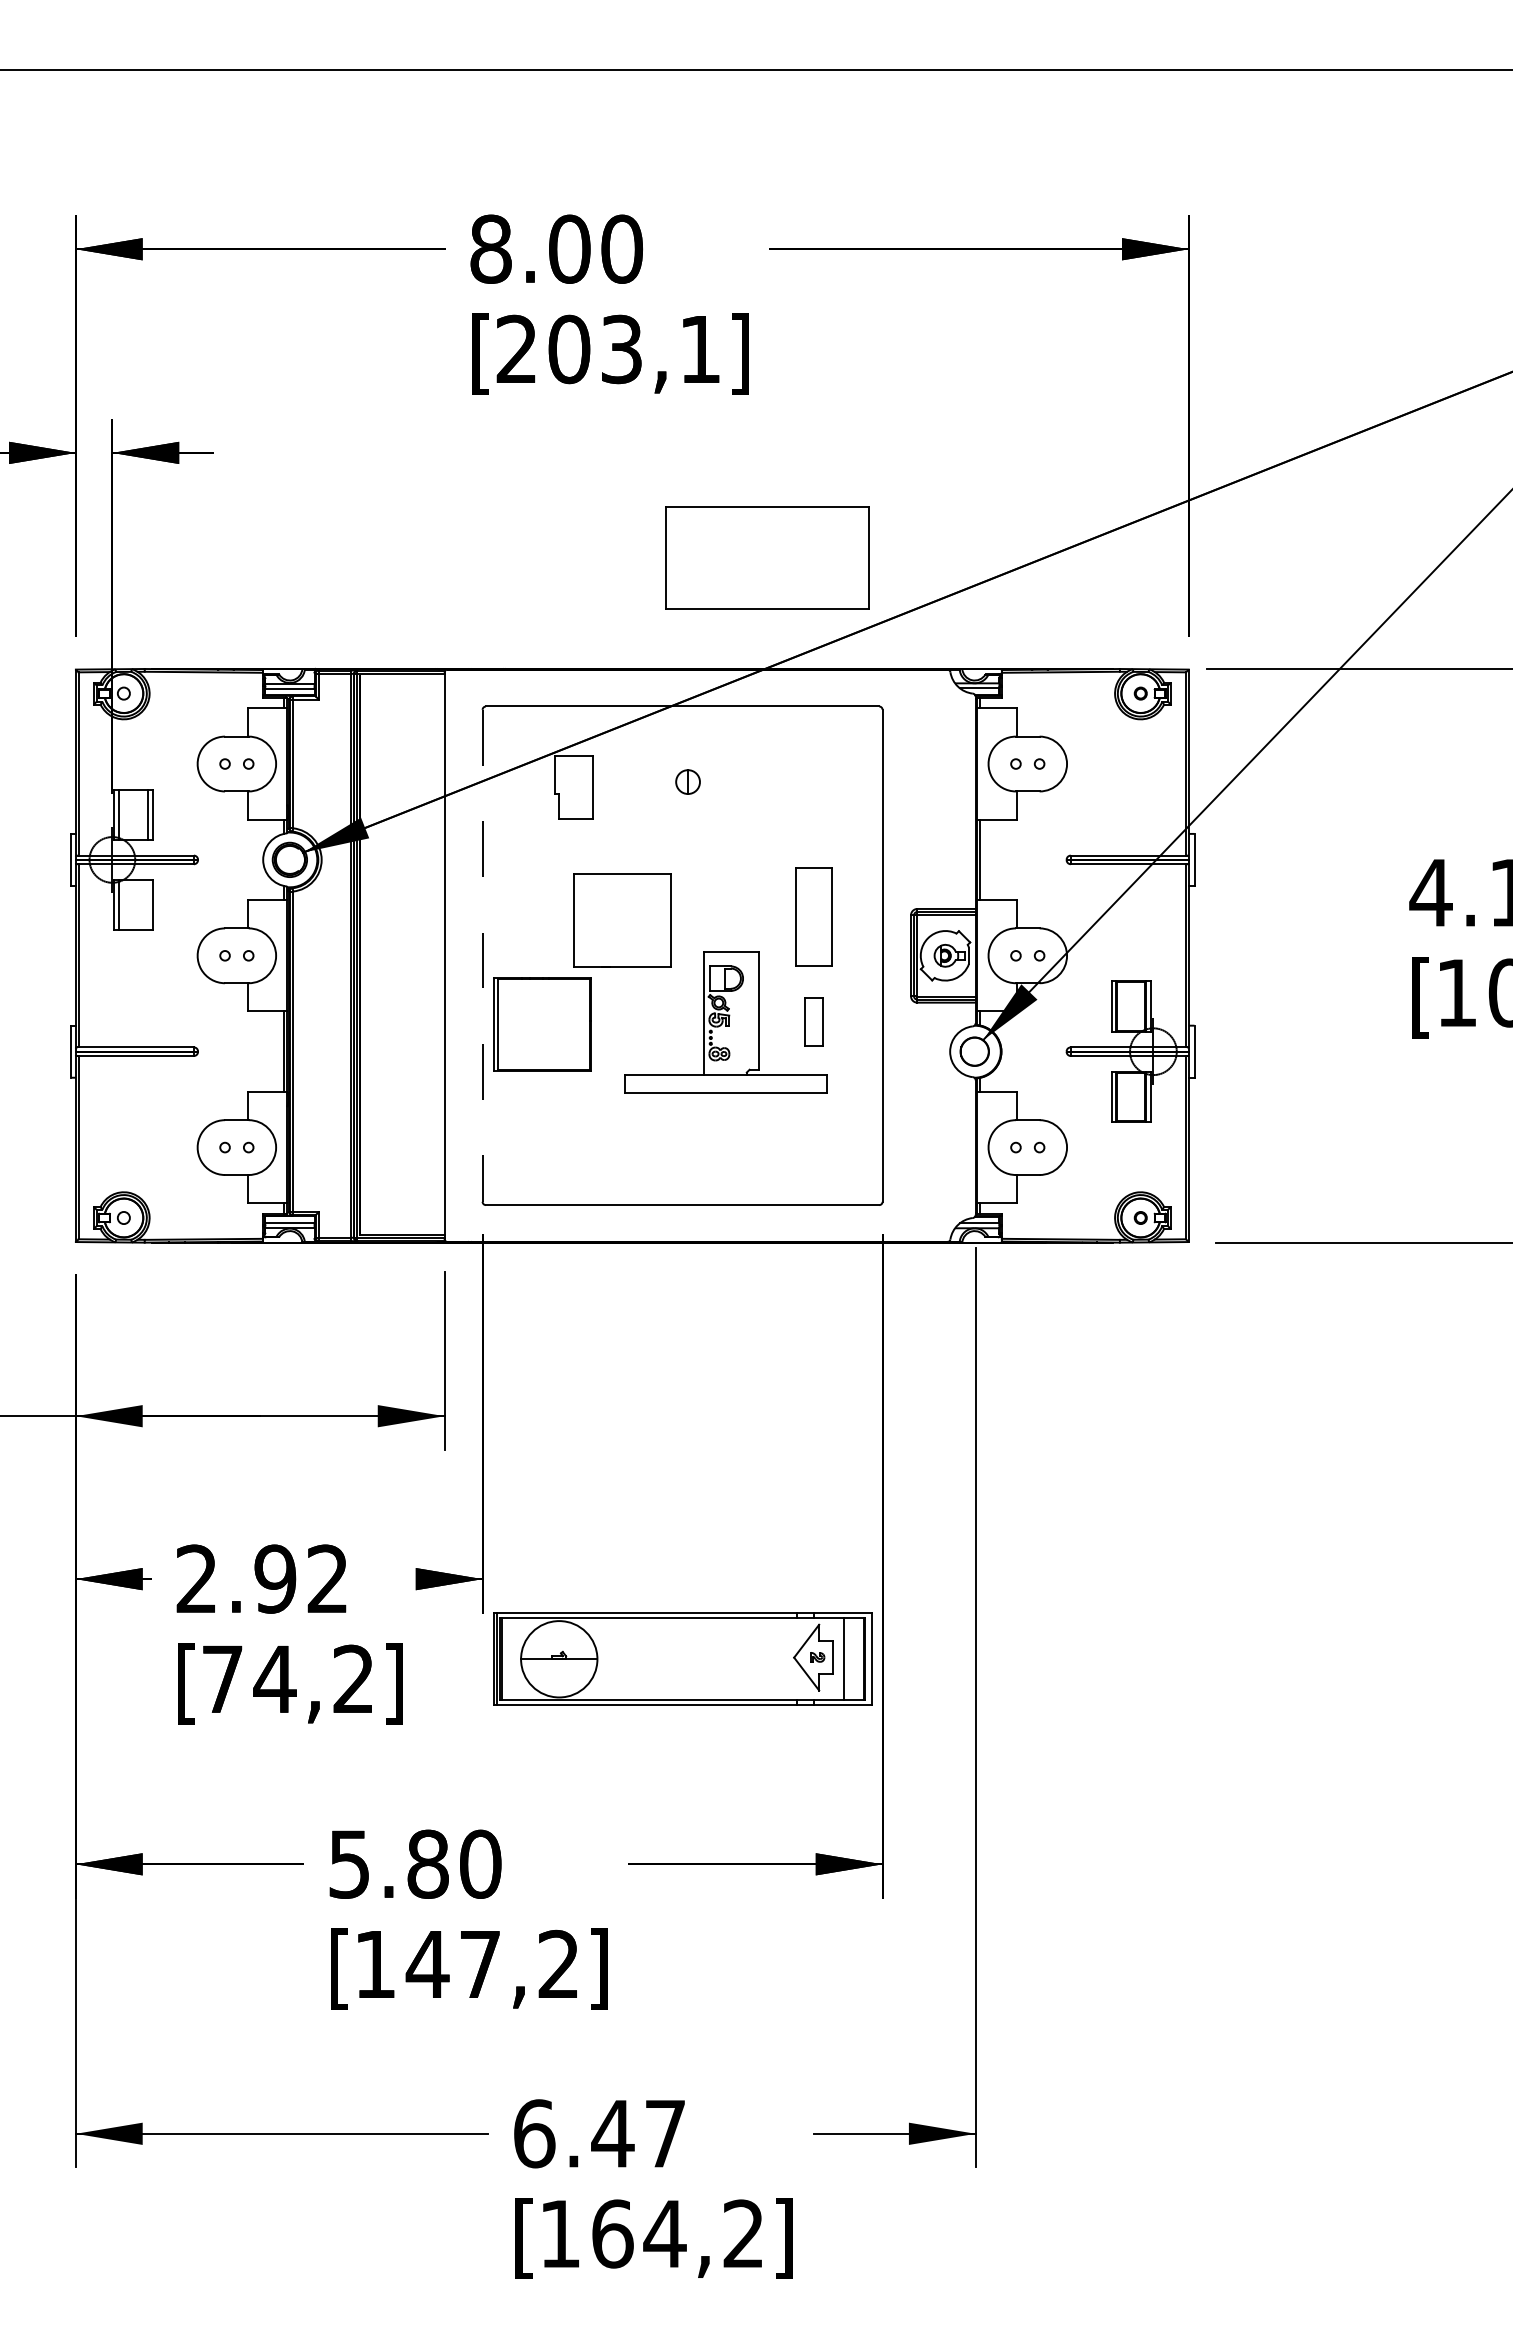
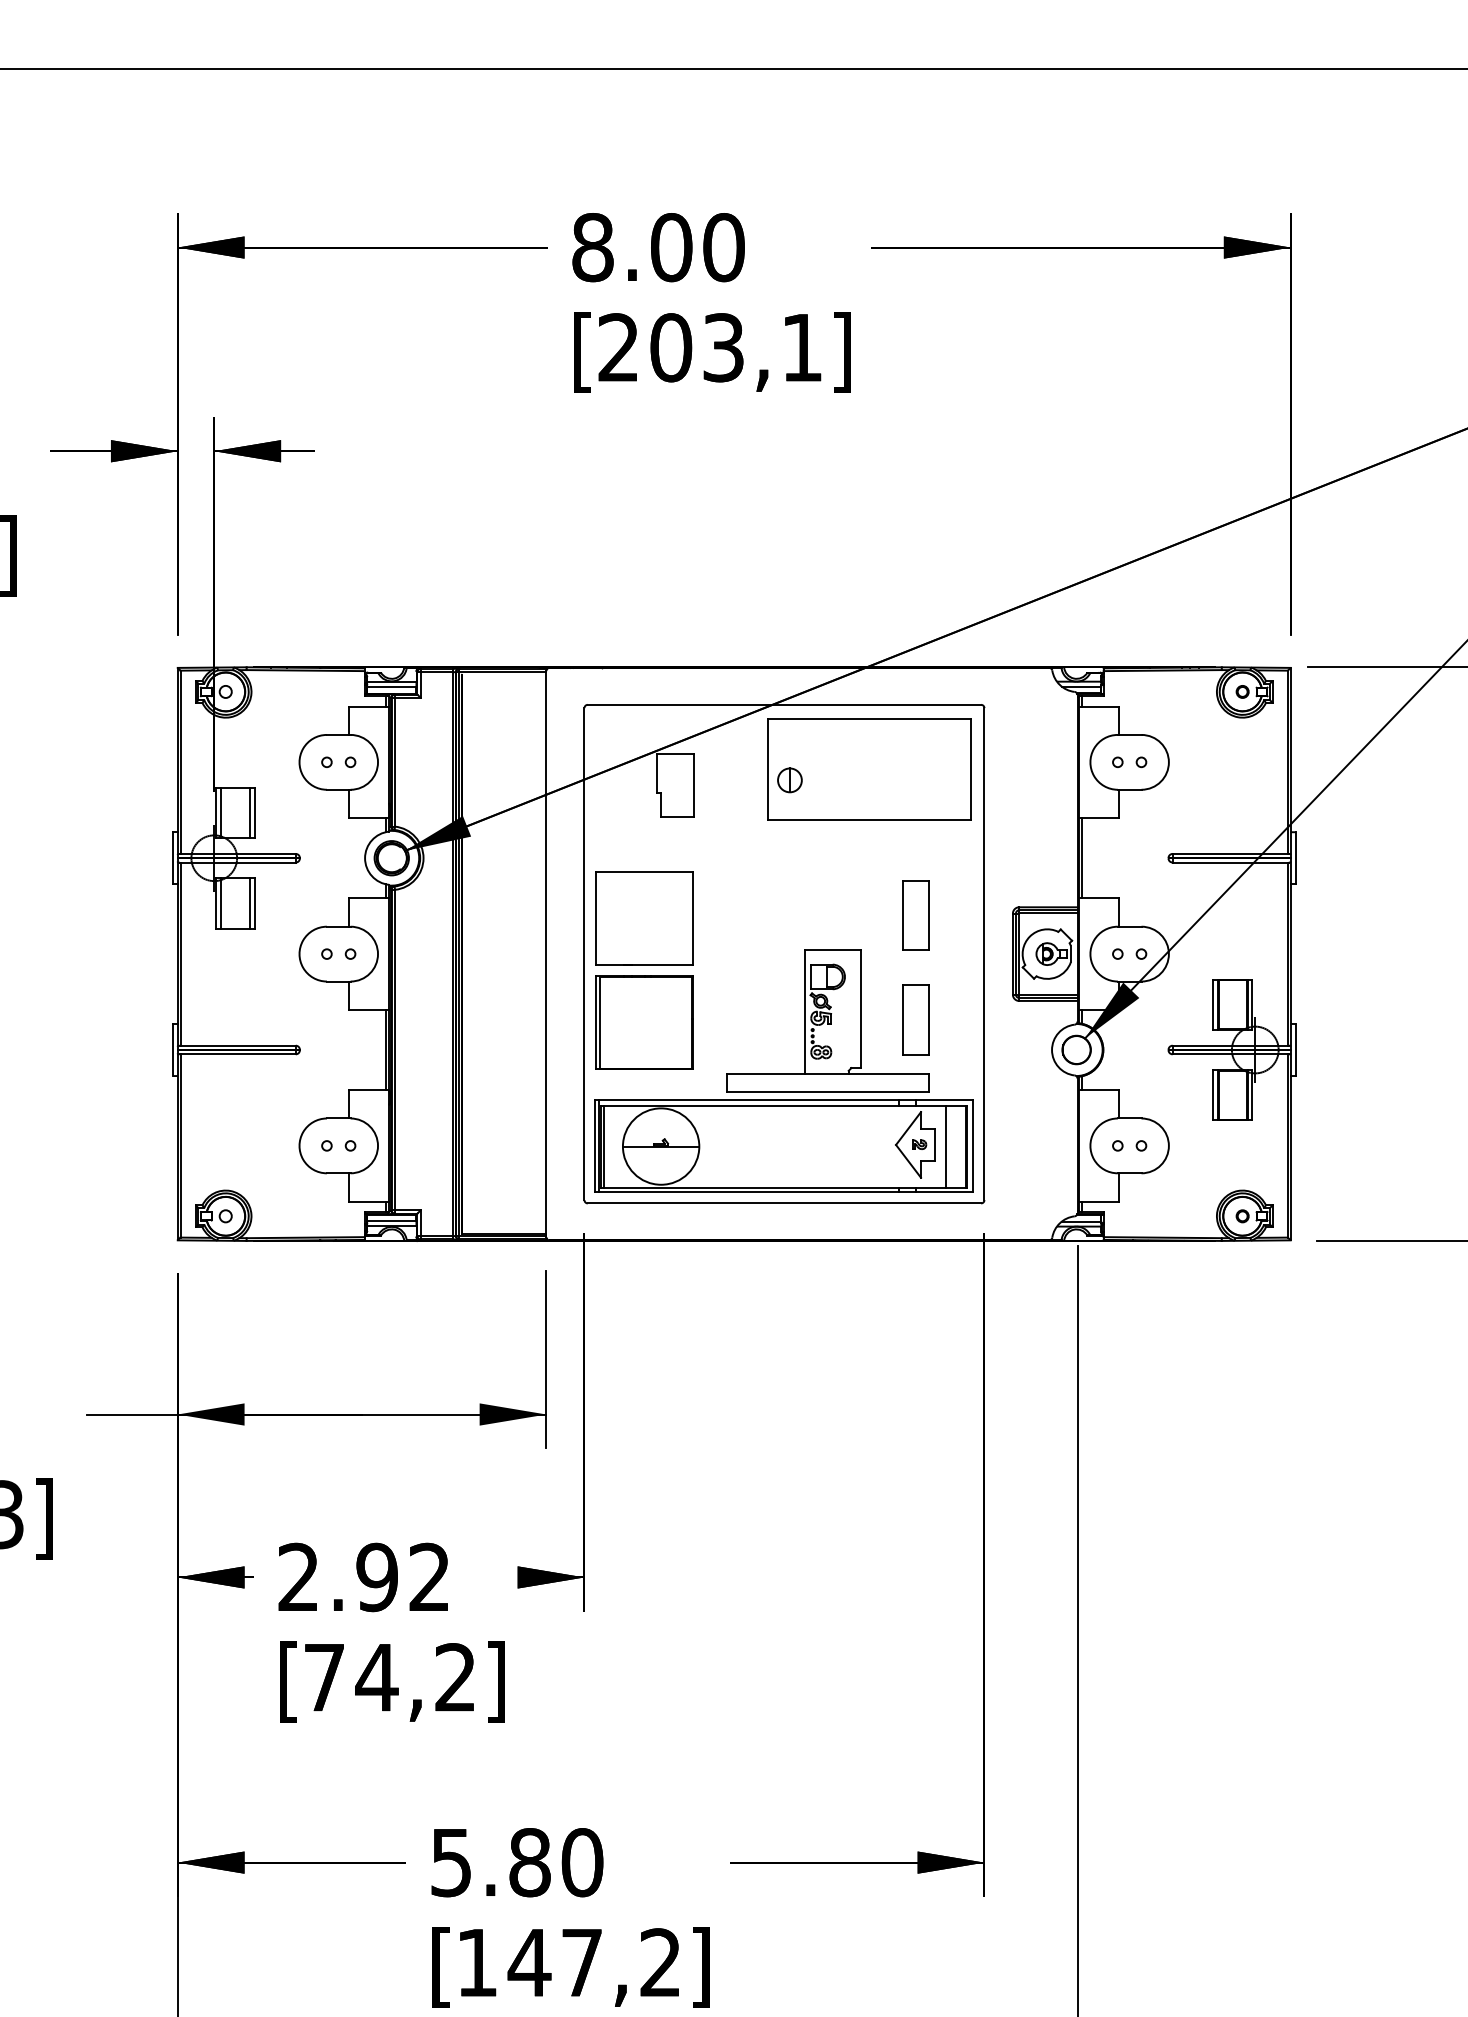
part: (767, 557) -> (869, 768), moved
line: (148, 905) -> (250, 903), added
part: (813, 916) -> (915, 914), size x0.71
part: (622, 920) -> (644, 918), moved
line: (482, 955) -> (584, 953), dashed -> solid
part: (813, 1021) -> (915, 1019), size x1.43
part: (682, 1658) -> (784, 1145), moved

